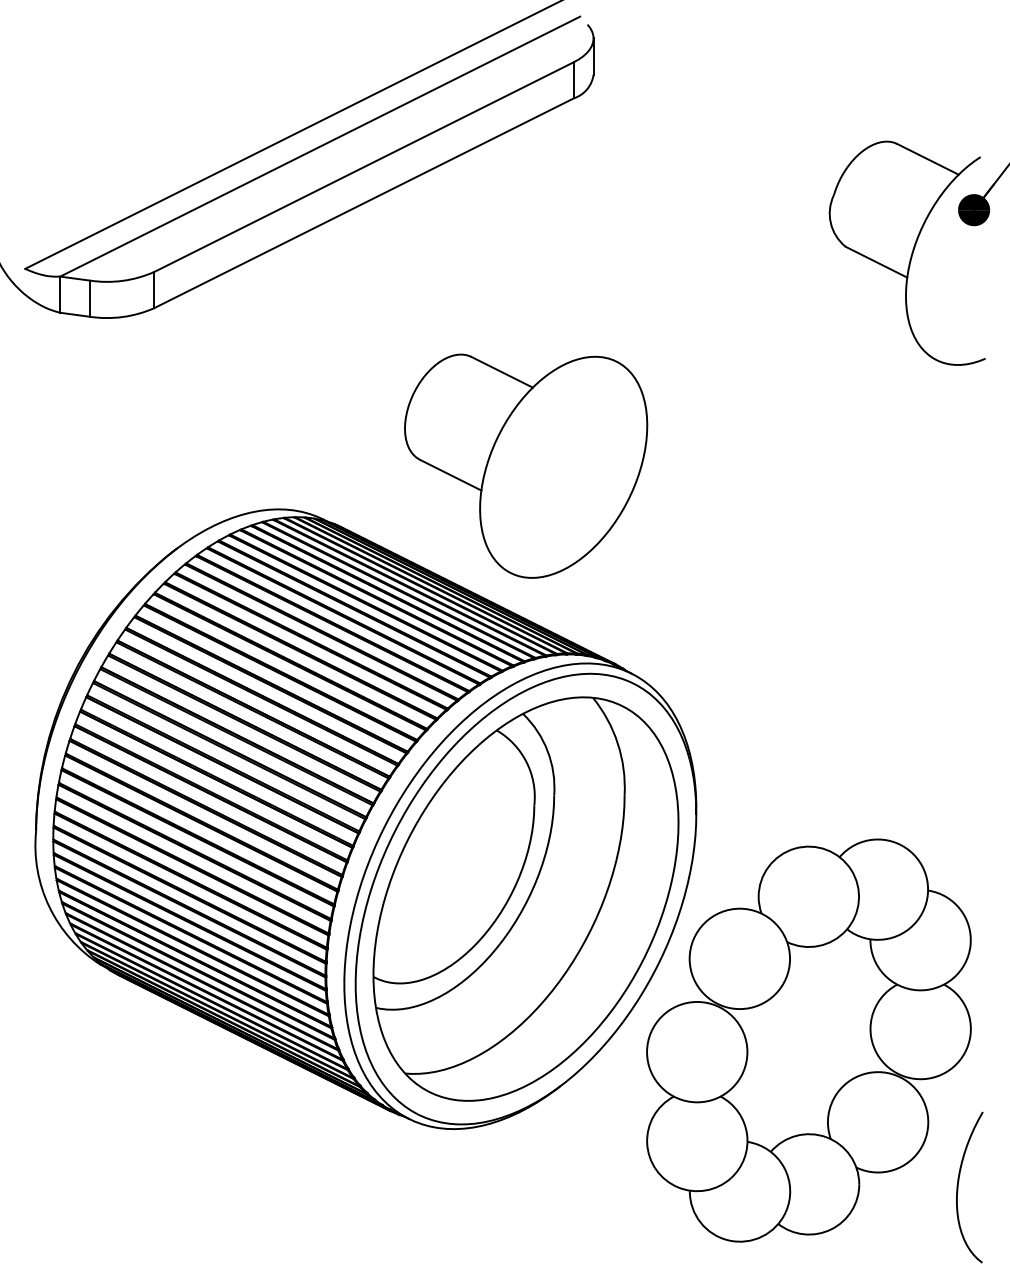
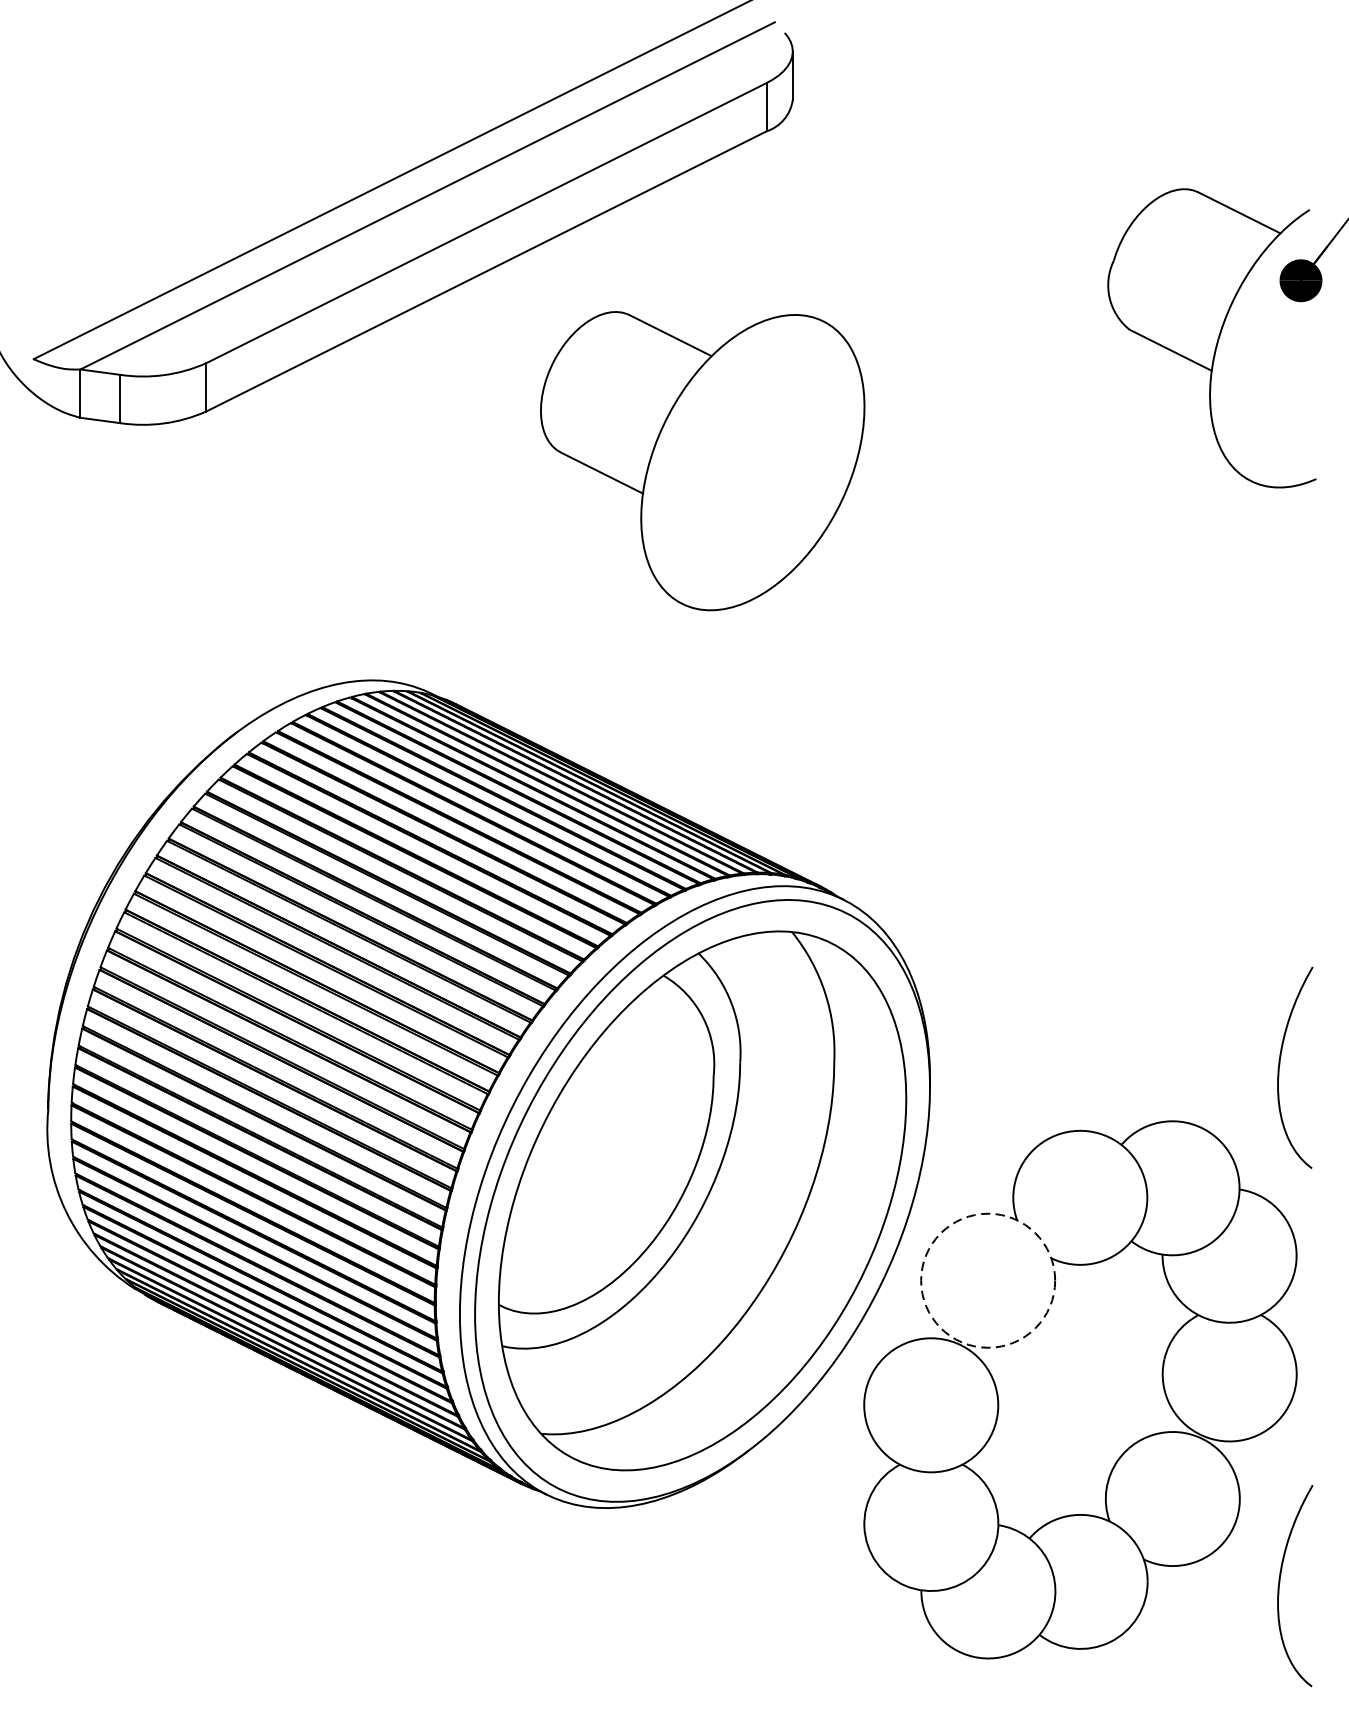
part: (526, 465) -> (703, 460), moved
curve: (958, 799) -> (1280, 1067), added
circle: (739, 958) -> (987, 1280), solid -> dashed

